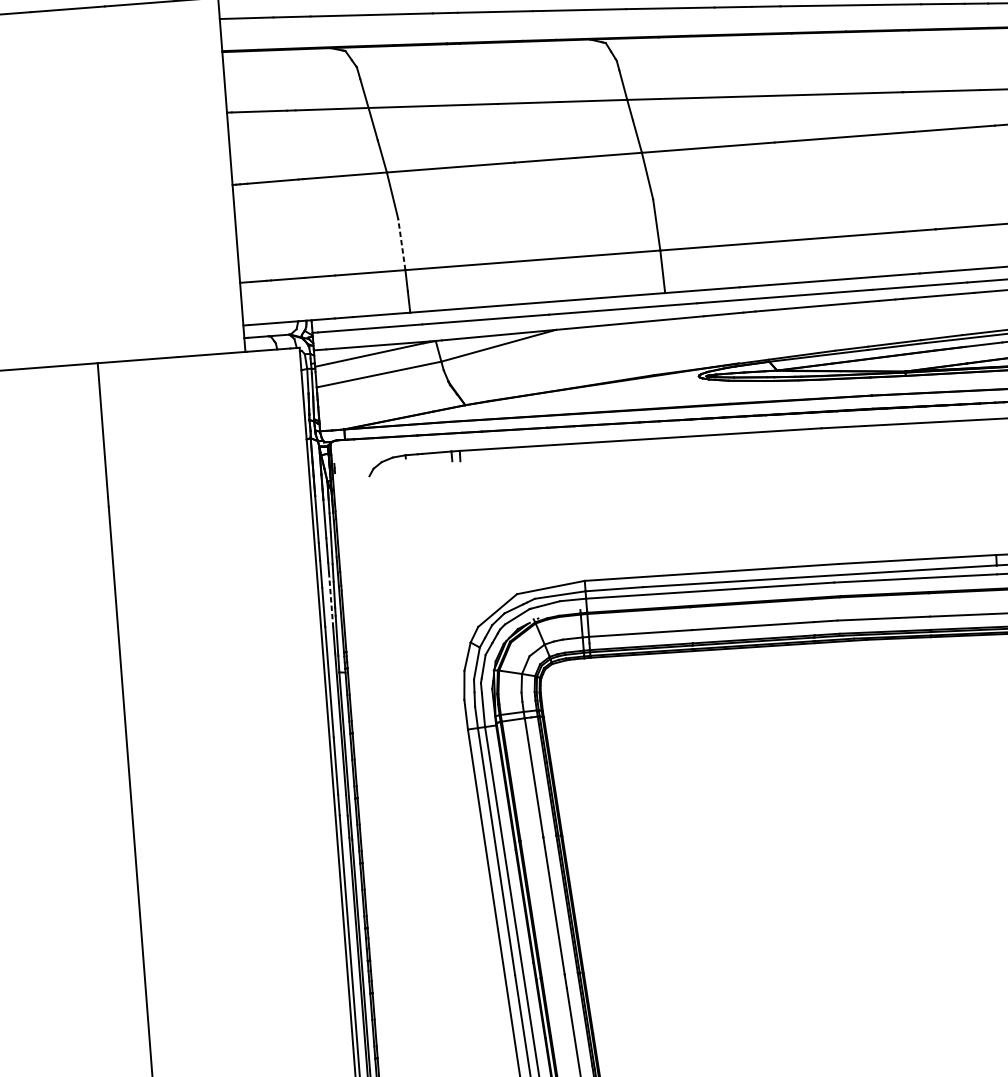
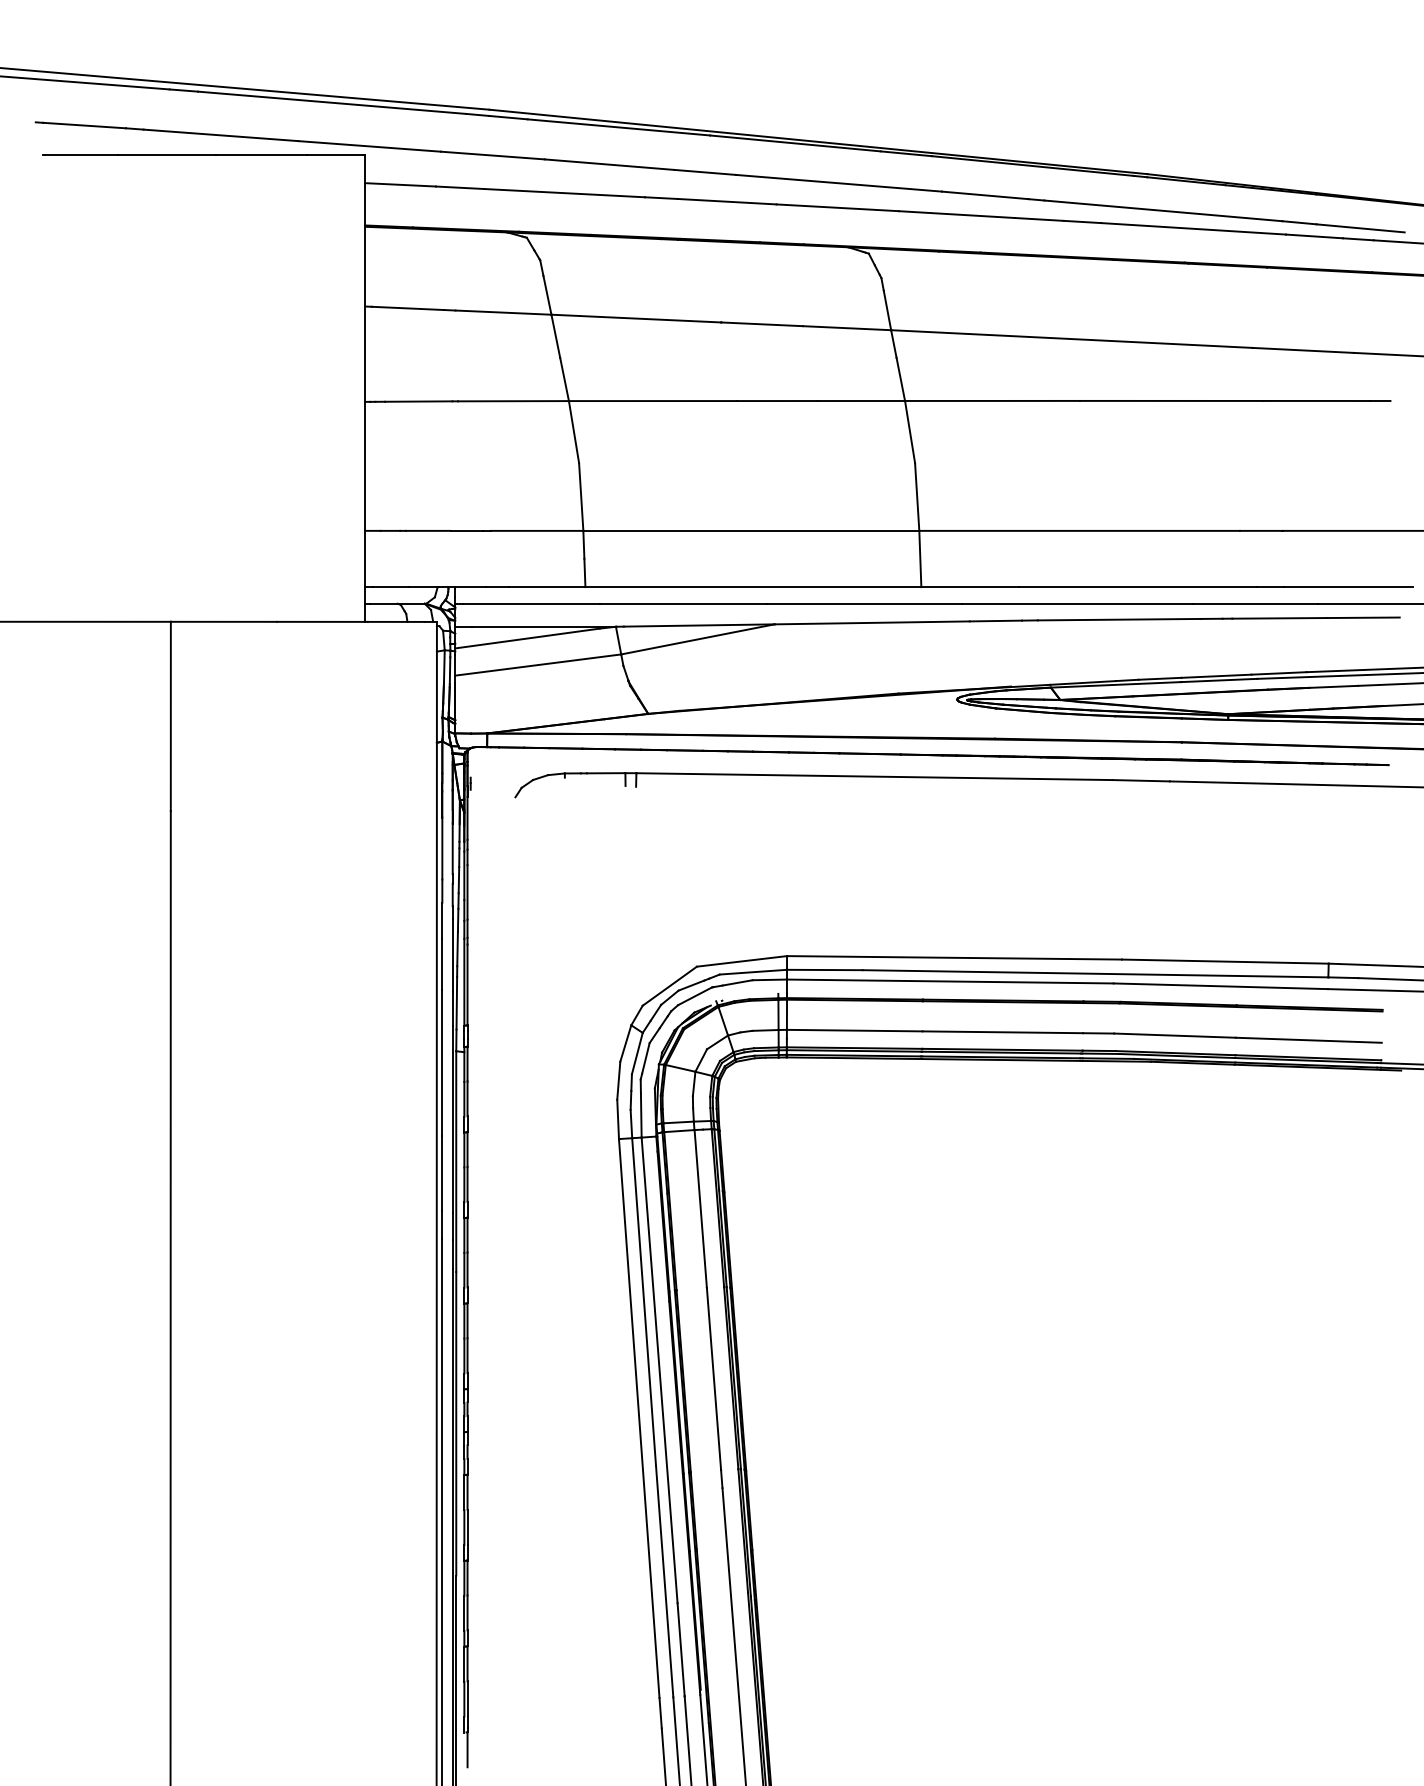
line: (402, 244) -> (581, 497), dashed -> solid
line: (330, 599) -> (452, 955), dashed -> solid

